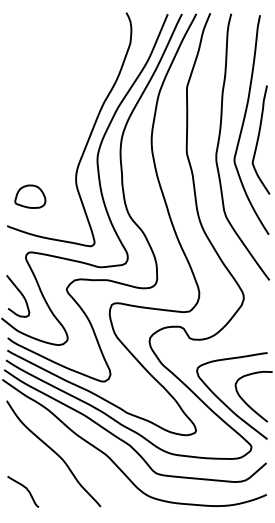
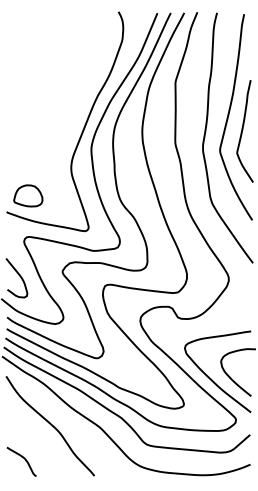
part: (30, 196) -> (28, 195), moved

